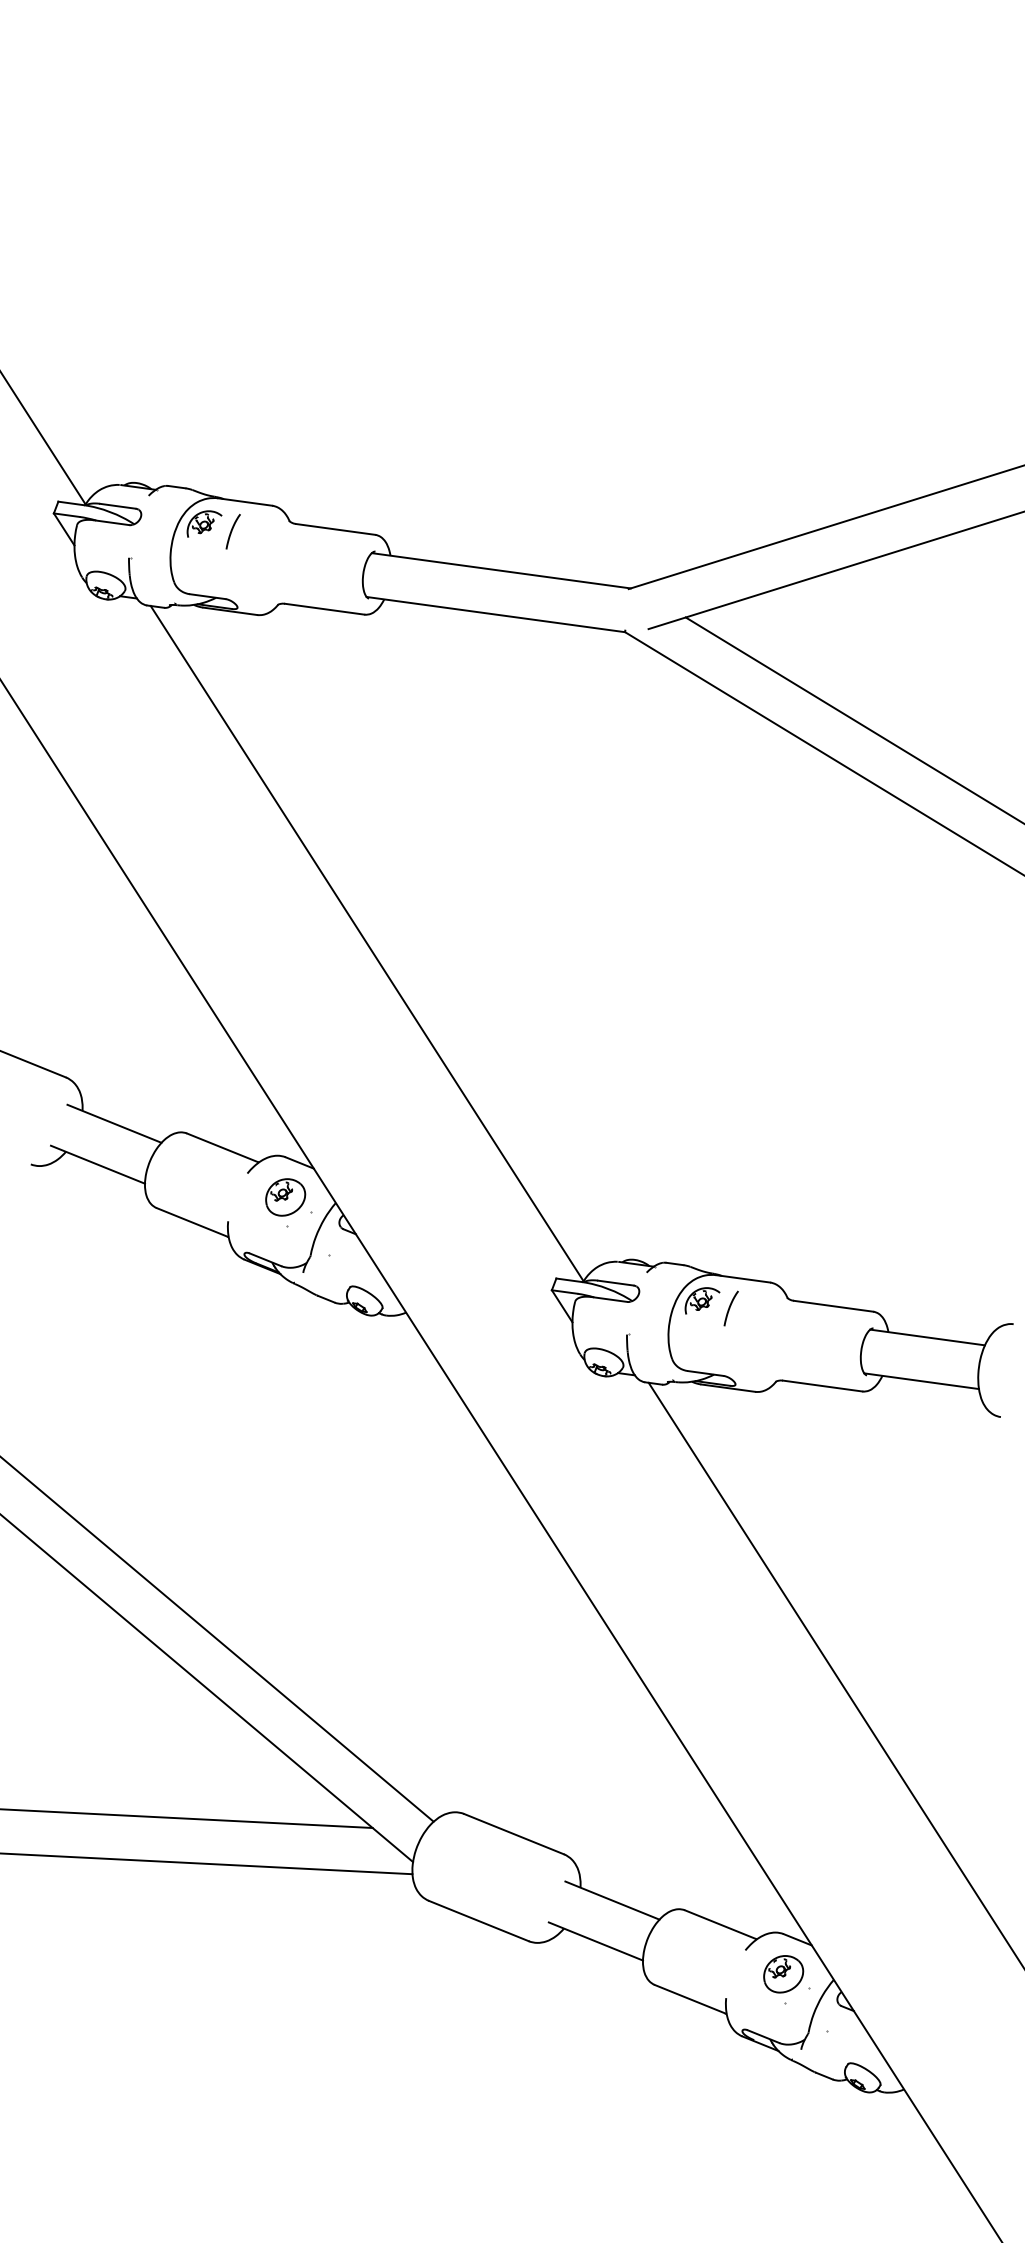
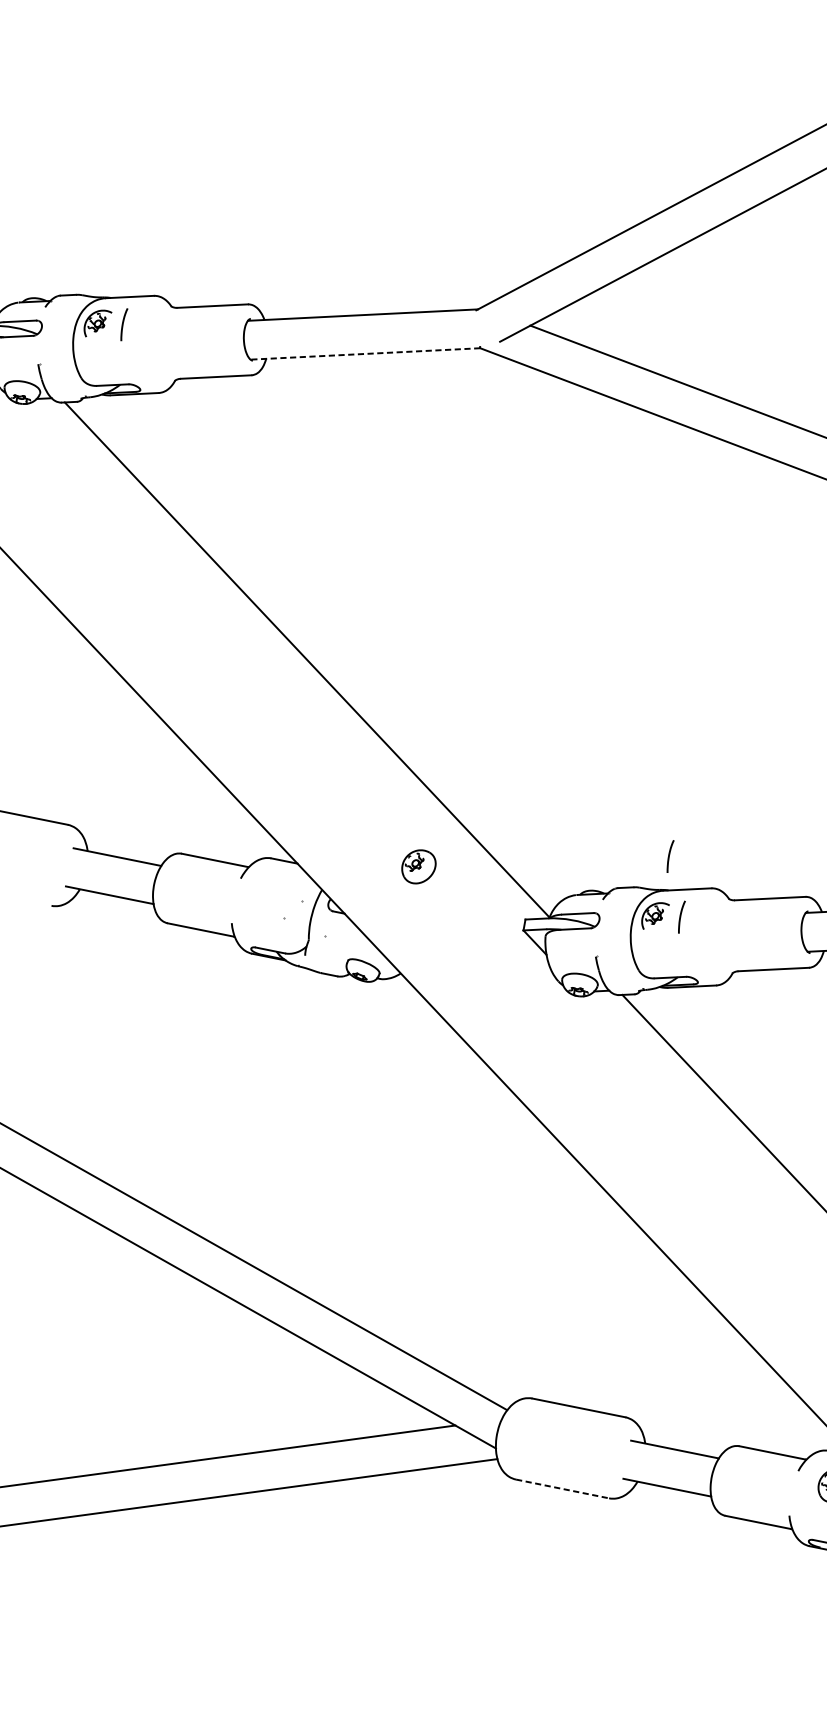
line: (495, 614) -> (365, 353), solid -> dashed
part: (285, 1197) -> (418, 866), moved
curve: (730, 1238) -> (669, 856), added
line: (478, 1921) -> (562, 1489), solid -> dashed

